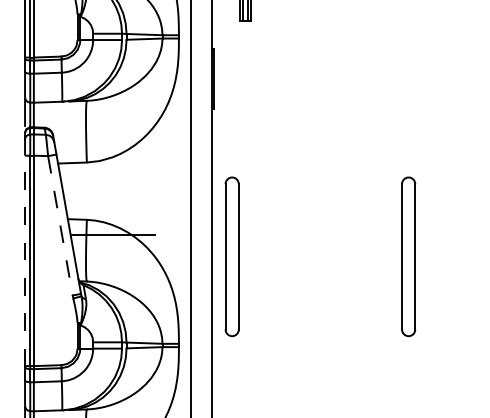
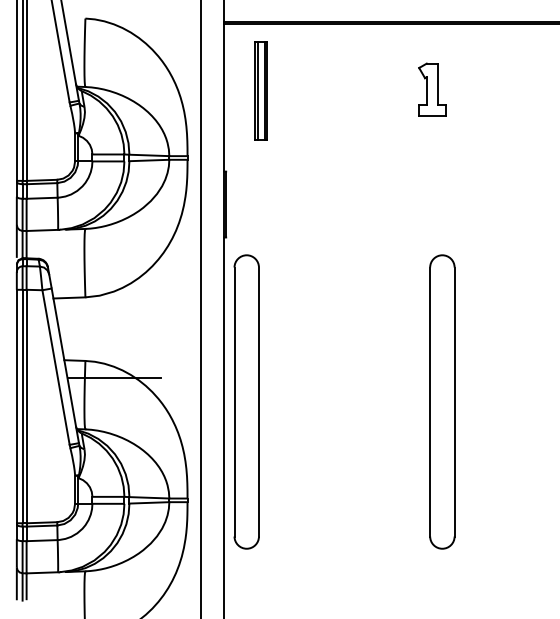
line: (60, 226) -> (56, 368), dashed -> solid
part: (232, 256) -> (246, 401), size x1.67
part: (408, 256) -> (442, 401), size x1.67
line: (24, 260) -> (16, 406), dashed -> solid

